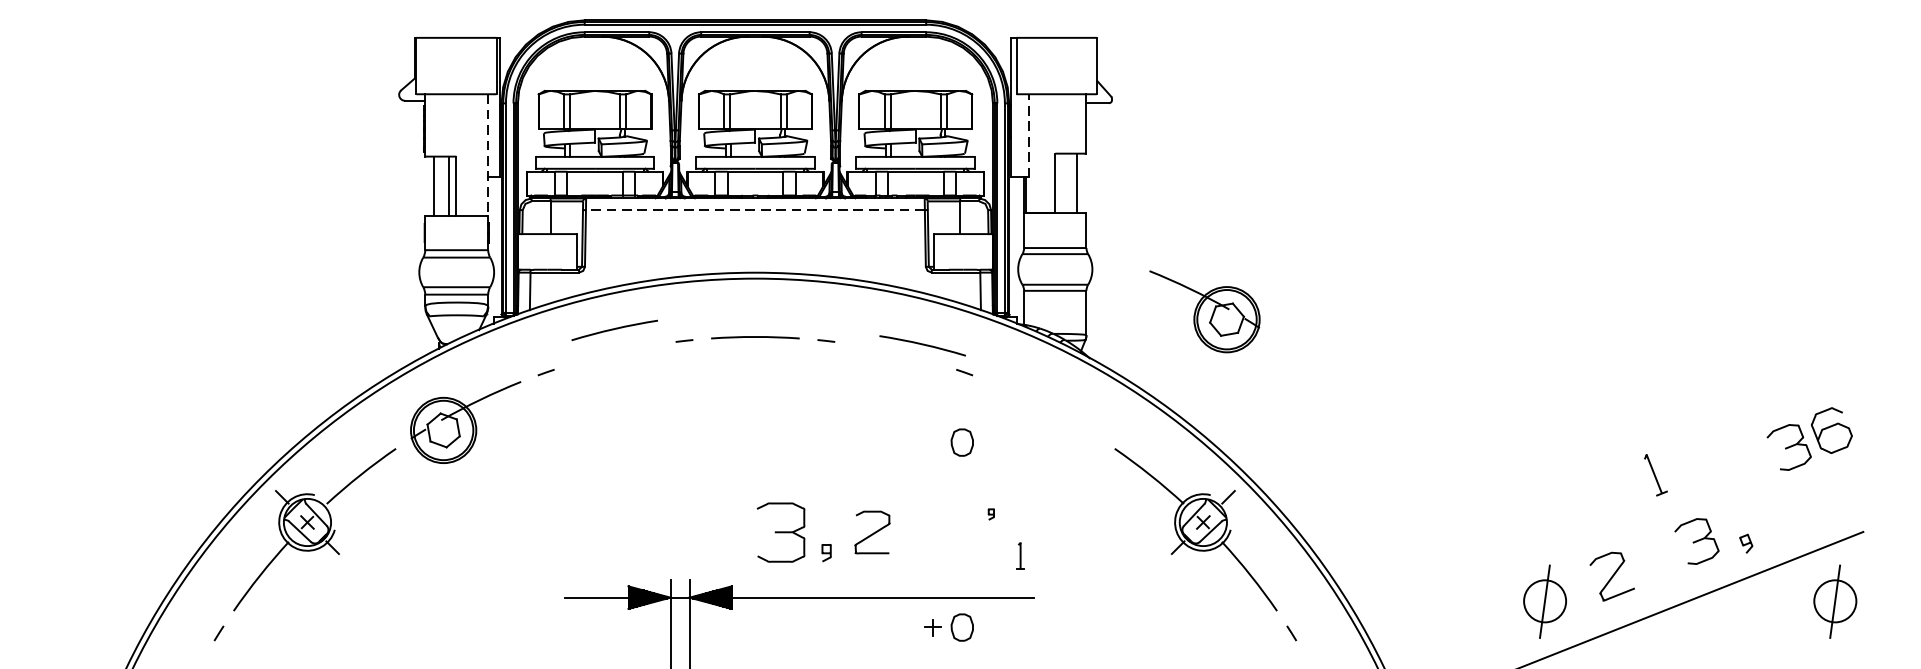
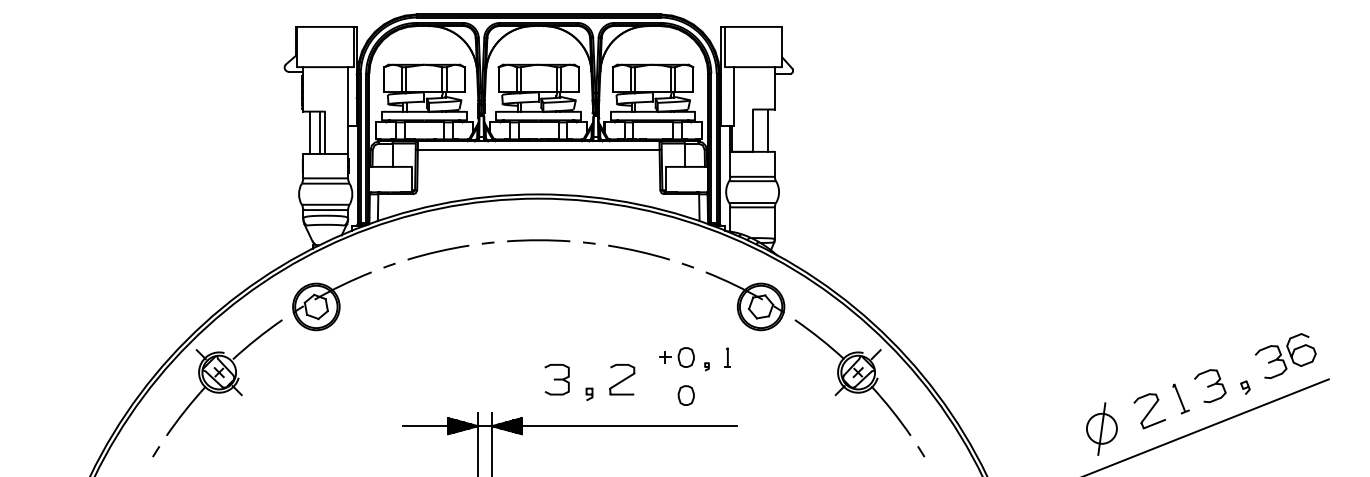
line: (1028, 135) -> (733, 96), dashed -> solid
line: (488, 156) -> (348, 111), dashed -> solid
line: (755, 209) -> (538, 149), dashed -> solid
part: (1205, 312) -> (745, 301), moved
arc: (614, 330) -> (438, 252), moved
arc: (921, 345) -> (638, 252), moved
part: (1809, 439) -> (1285, 356), moved
part: (961, 442) -> (685, 395), moved
part: (1655, 474) -> (1180, 398), moved
part: (780, 532) -> (556, 379), size x0.71
part: (1020, 556) -> (727, 357), moved
part: (1834, 600) -> (1308, 428), removed
part: (948, 627) -> (676, 357), moved

